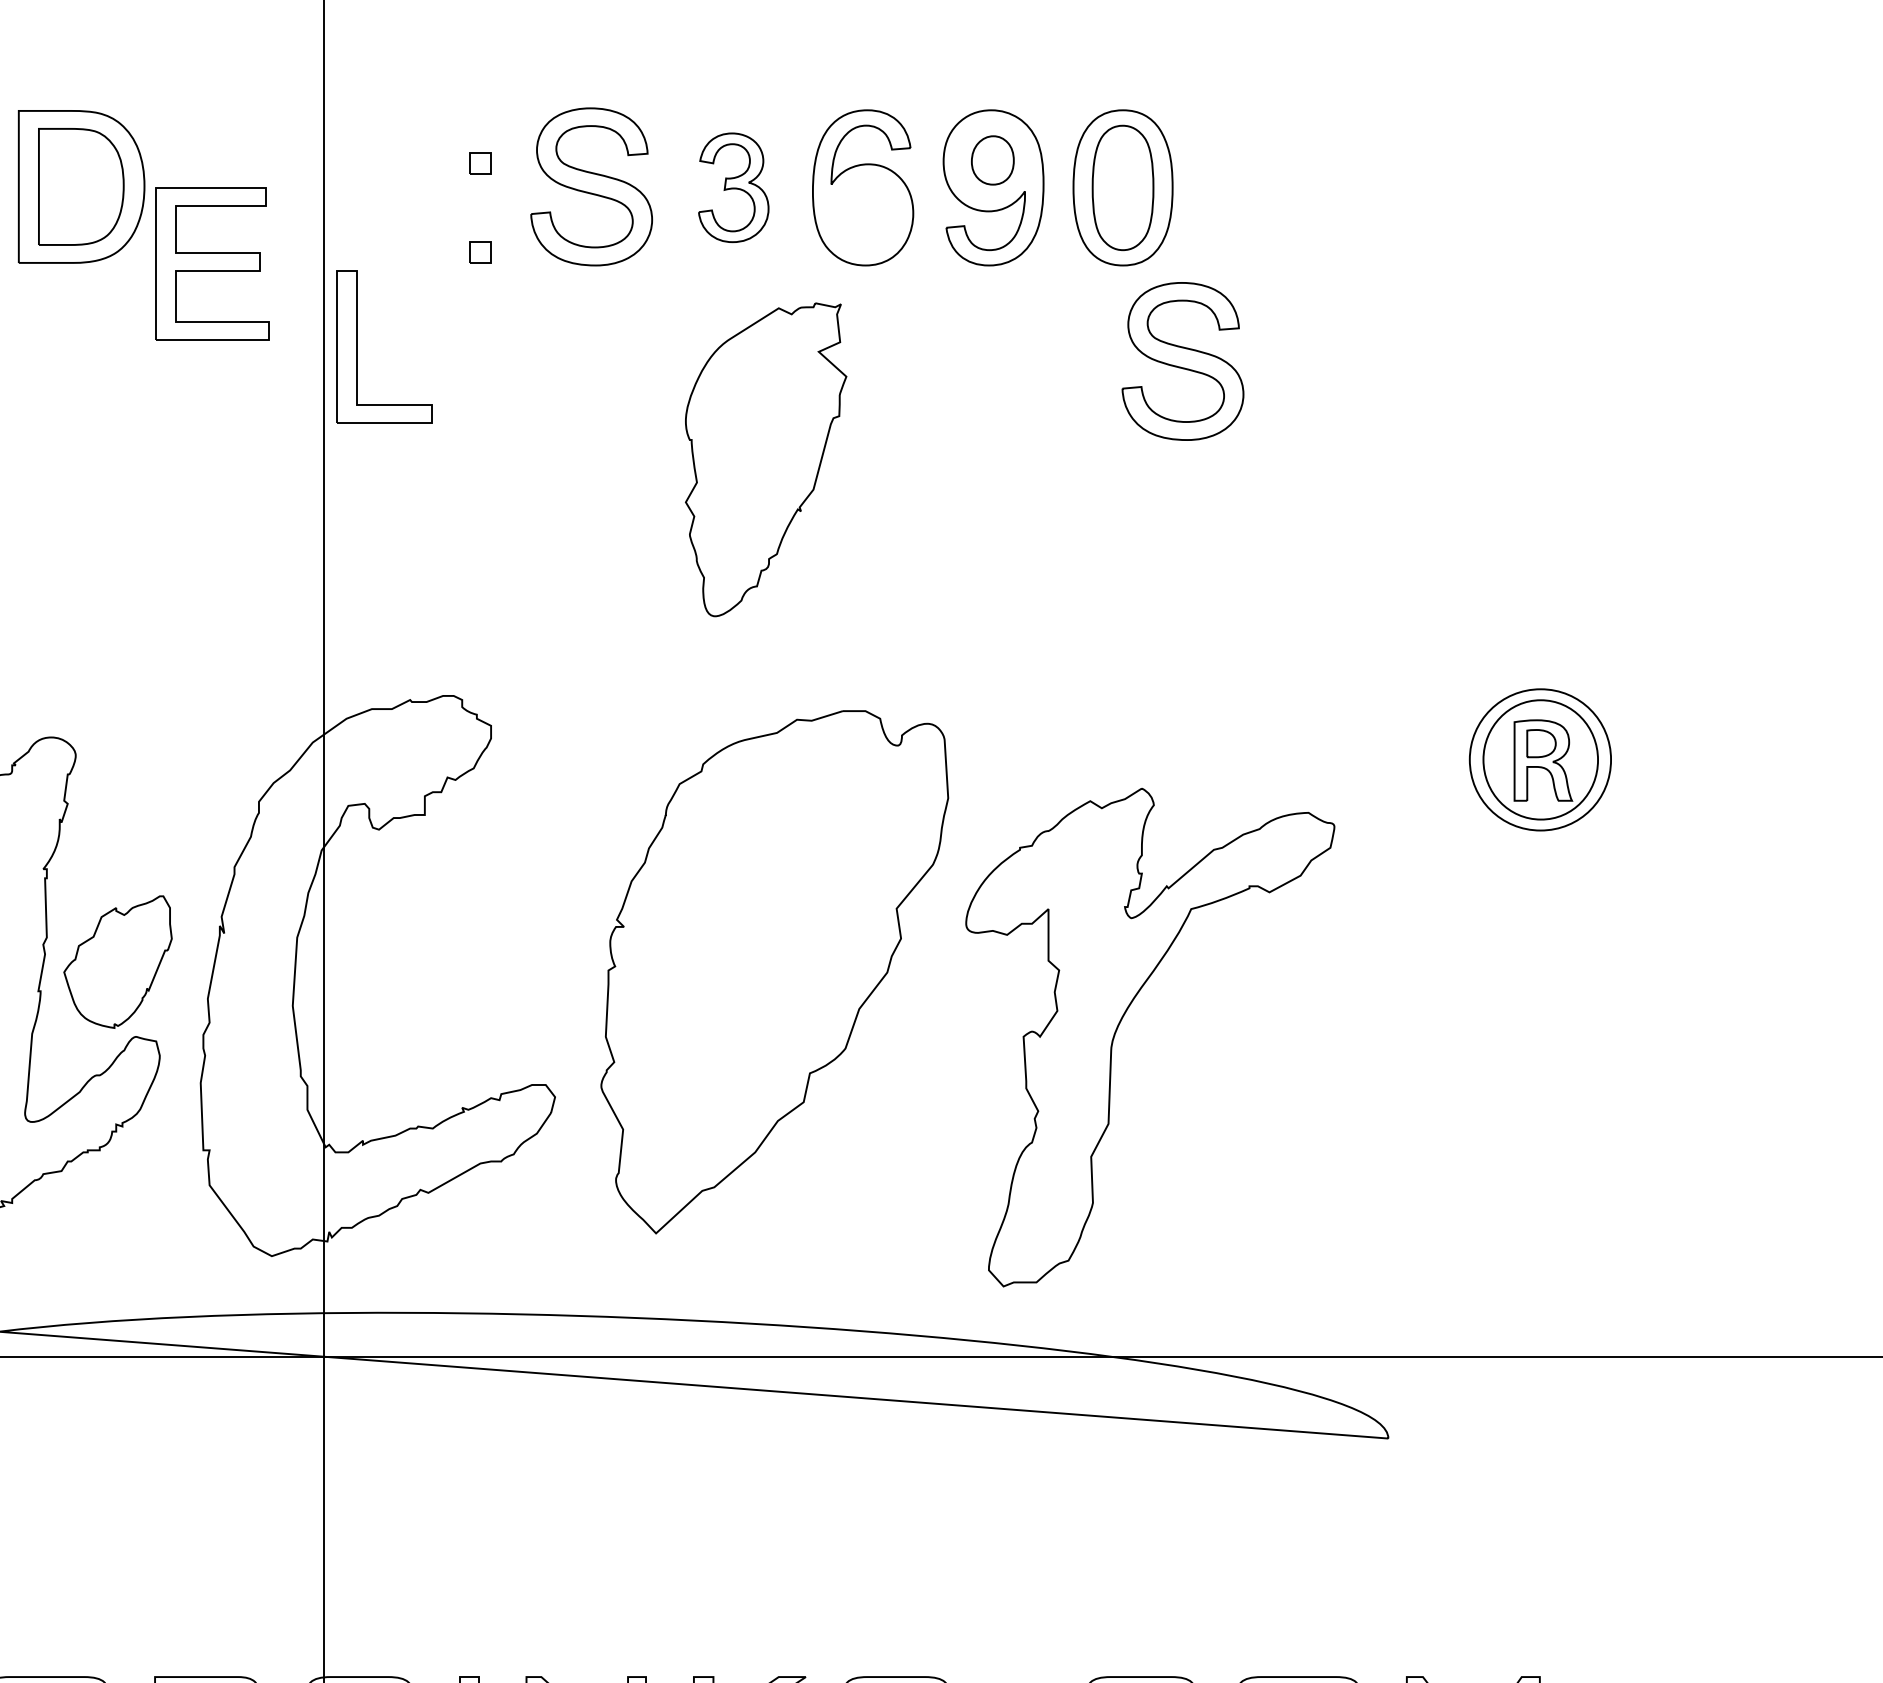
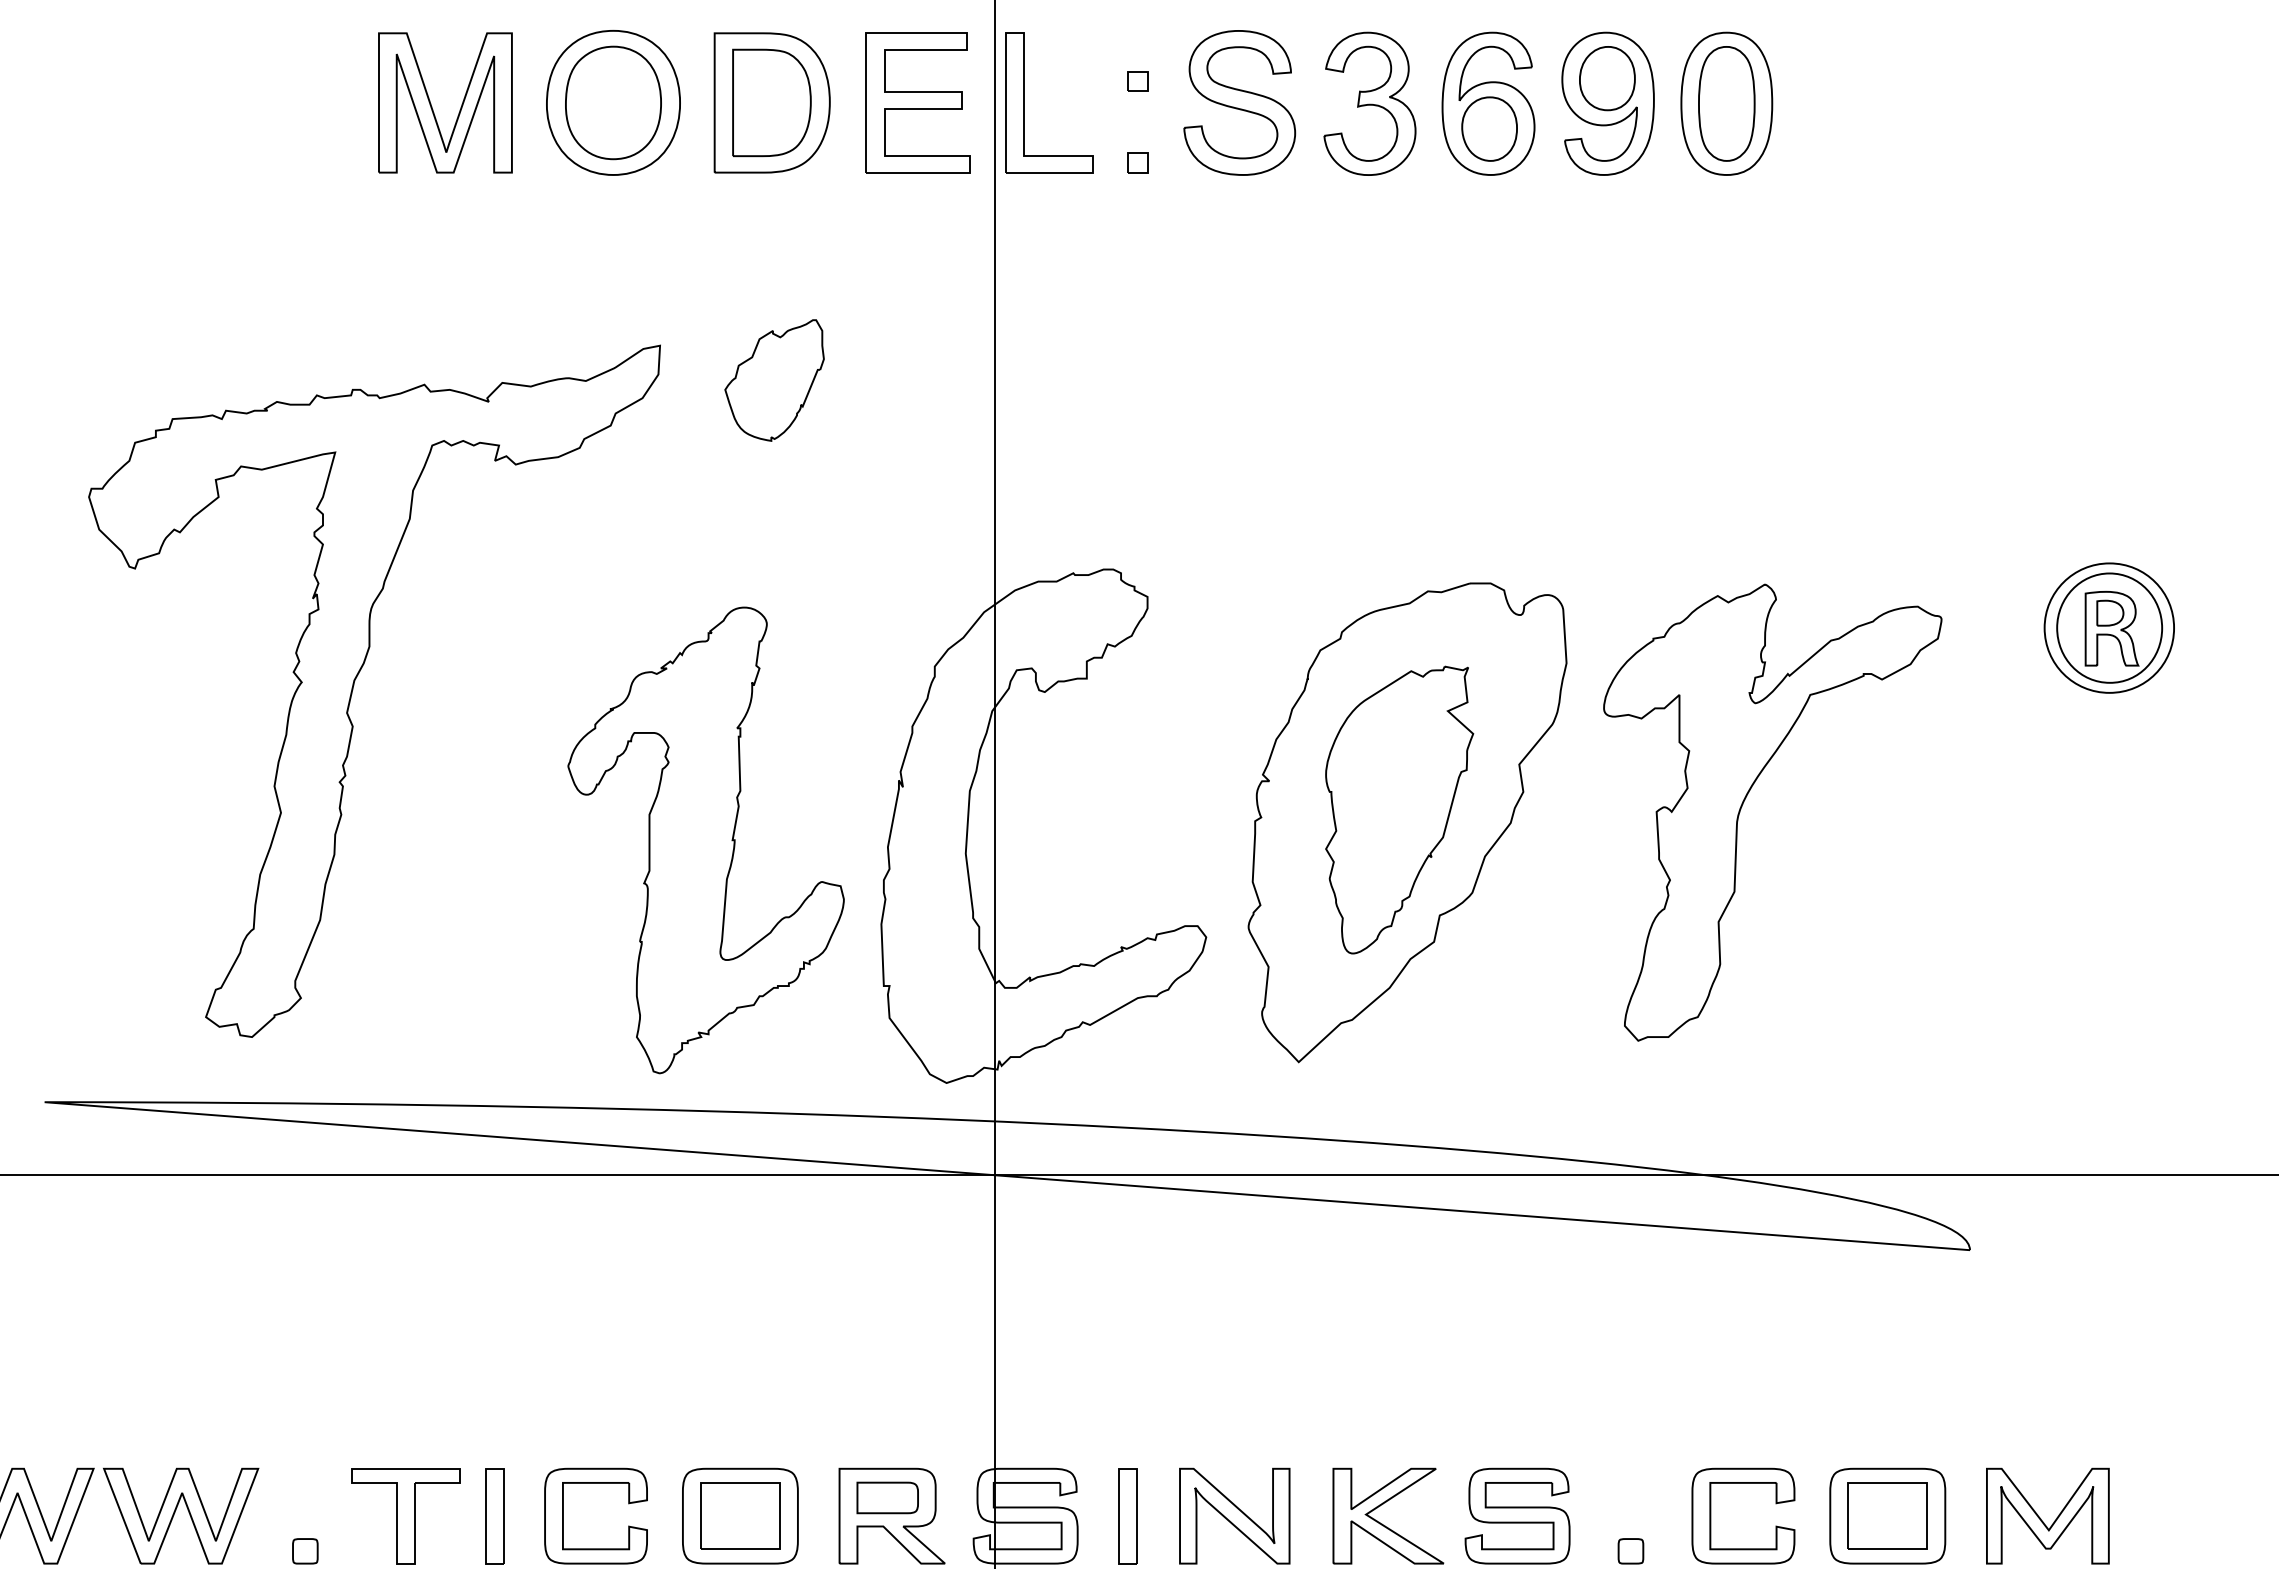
part: (992, 160) -> (1607, 78), size x1.43
part: (733, 187) -> (1369, 103), size x1.43
part: (864, 214) -> (1489, 128), added
part: (211, 263) -> (917, 102), moved
part: (356, 346) -> (1024, 102), moved
part: (1182, 360) -> (1781, 262), removed
part: (765, 459) -> (1399, 809), moved
part: (117, 962) -> (774, 380), moved
part: (1121, 1022) -> (1746, 798), moved

